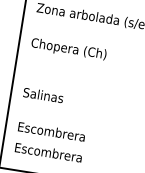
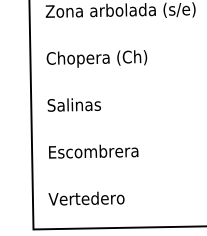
text: (42, 95) -> (73, 104), moved
text: (51, 131) -> (93, 151), moved
text: (47, 152) -> (93, 198), Escombrera -> Vertedero

